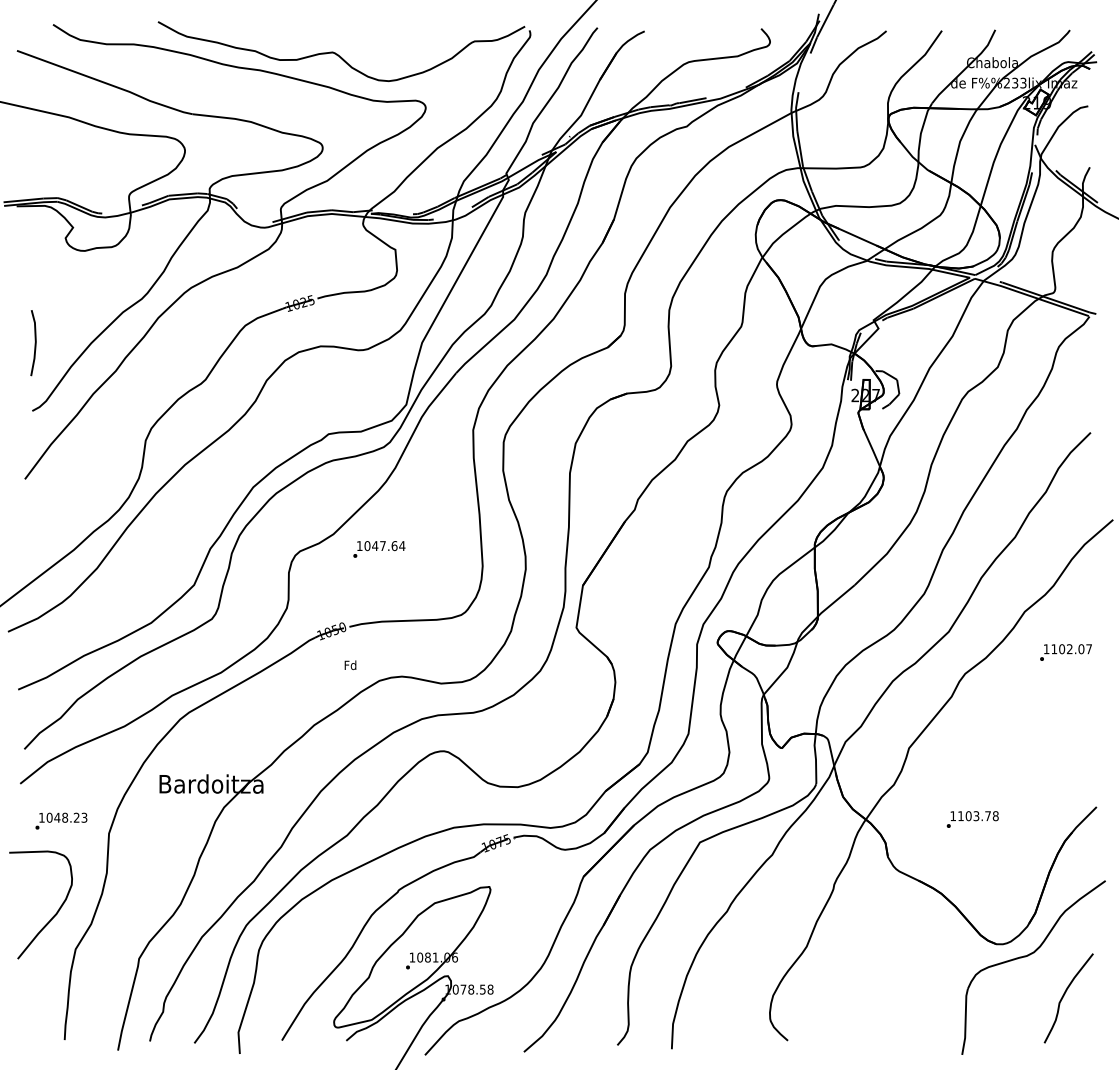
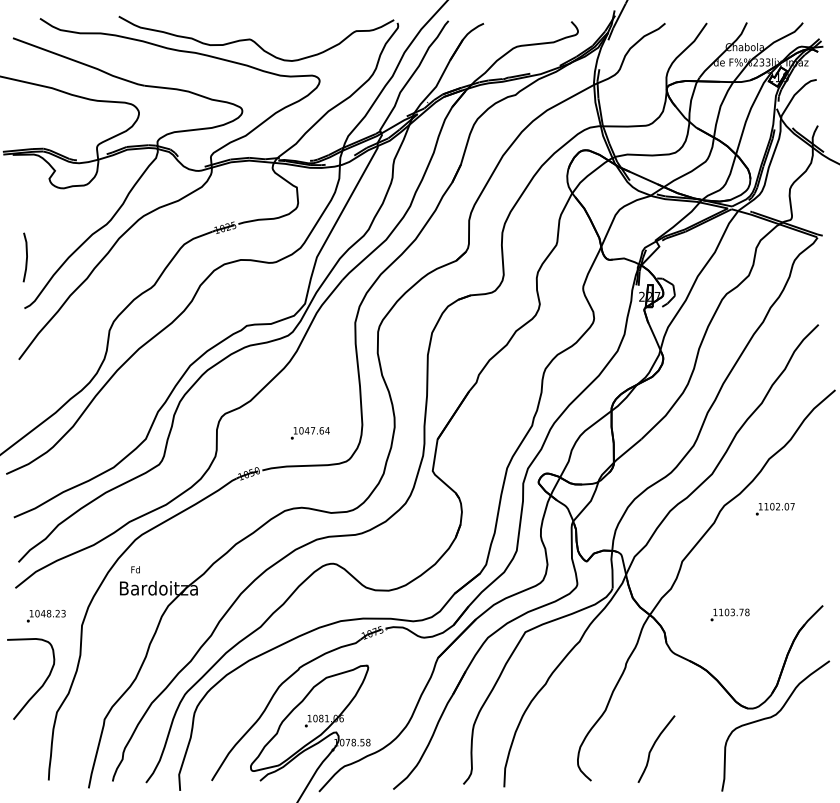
text: (379, 549) -> (310, 433), moved
text: (1065, 652) -> (774, 509), moved
text: (350, 665) -> (135, 569), moved
curve: (1064, 996) -> (653, 747), moved

